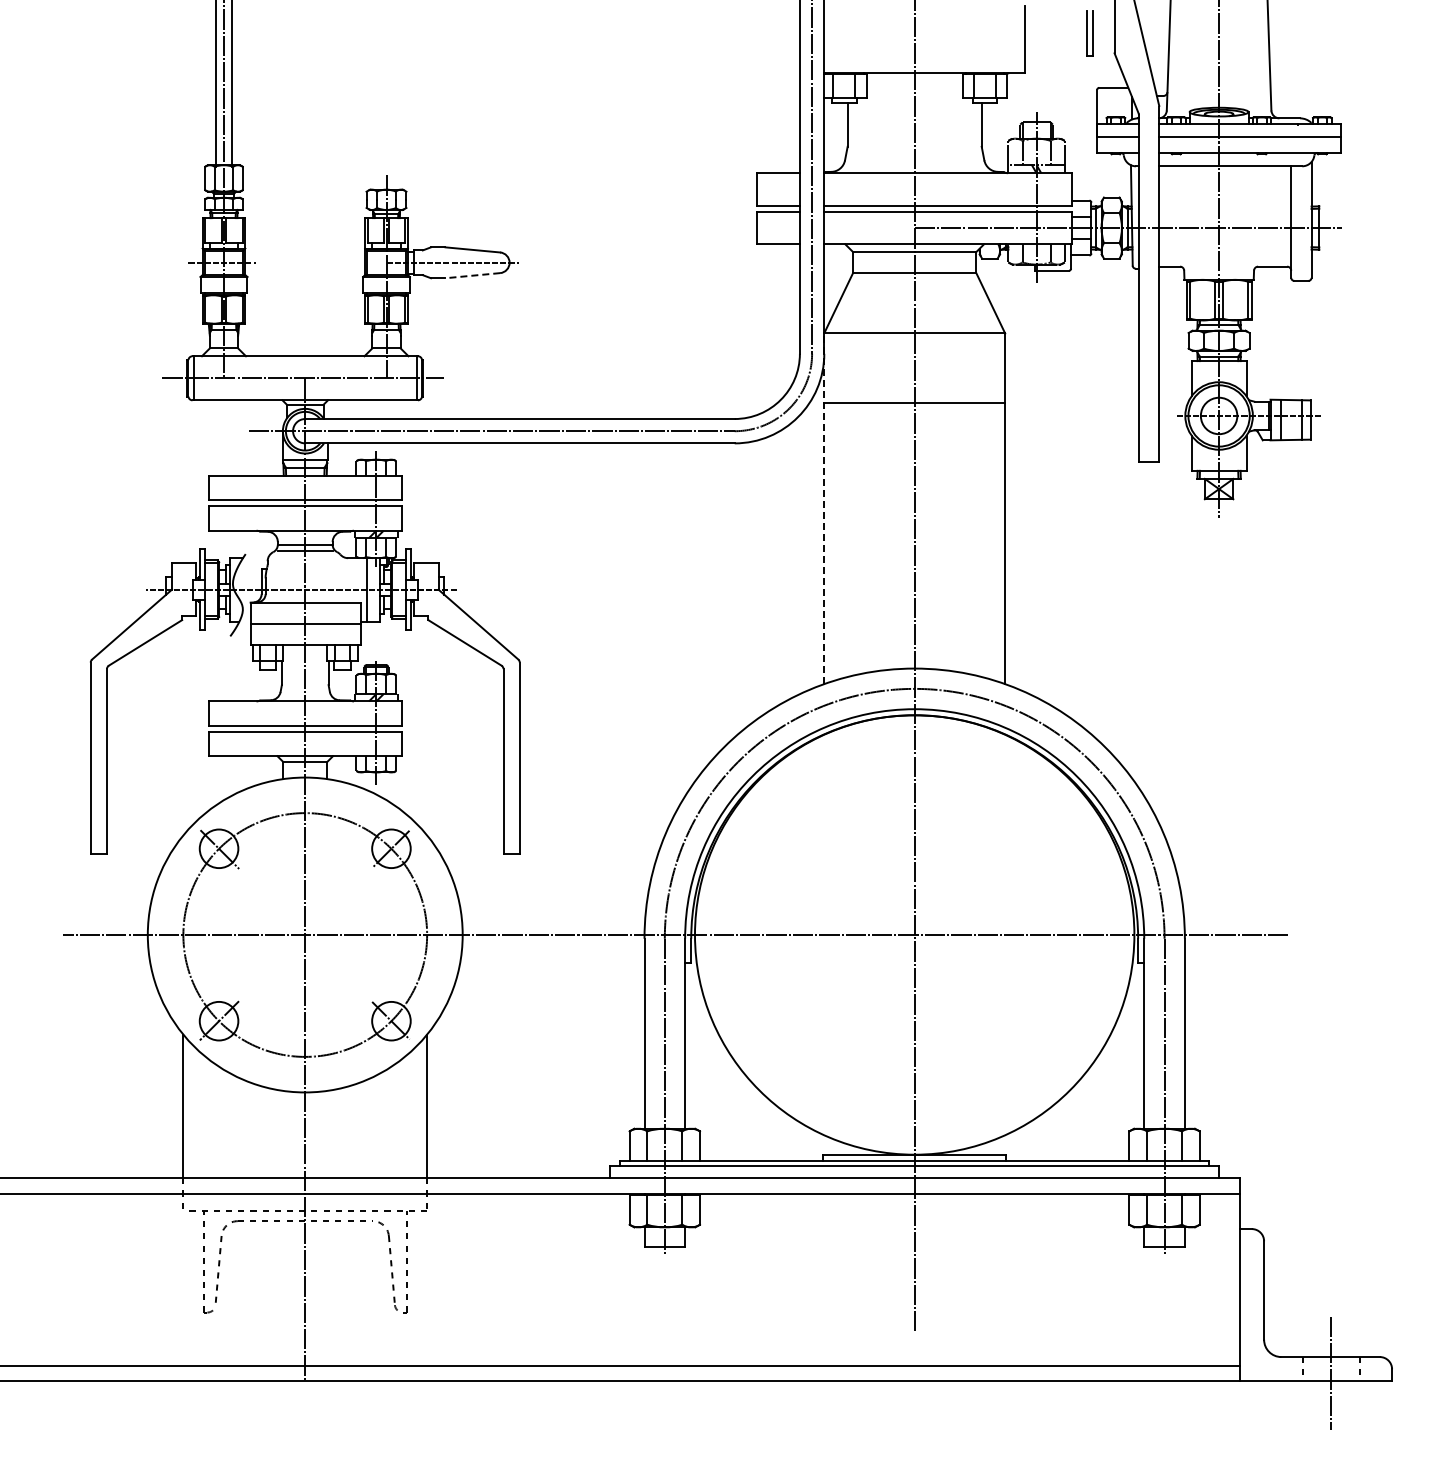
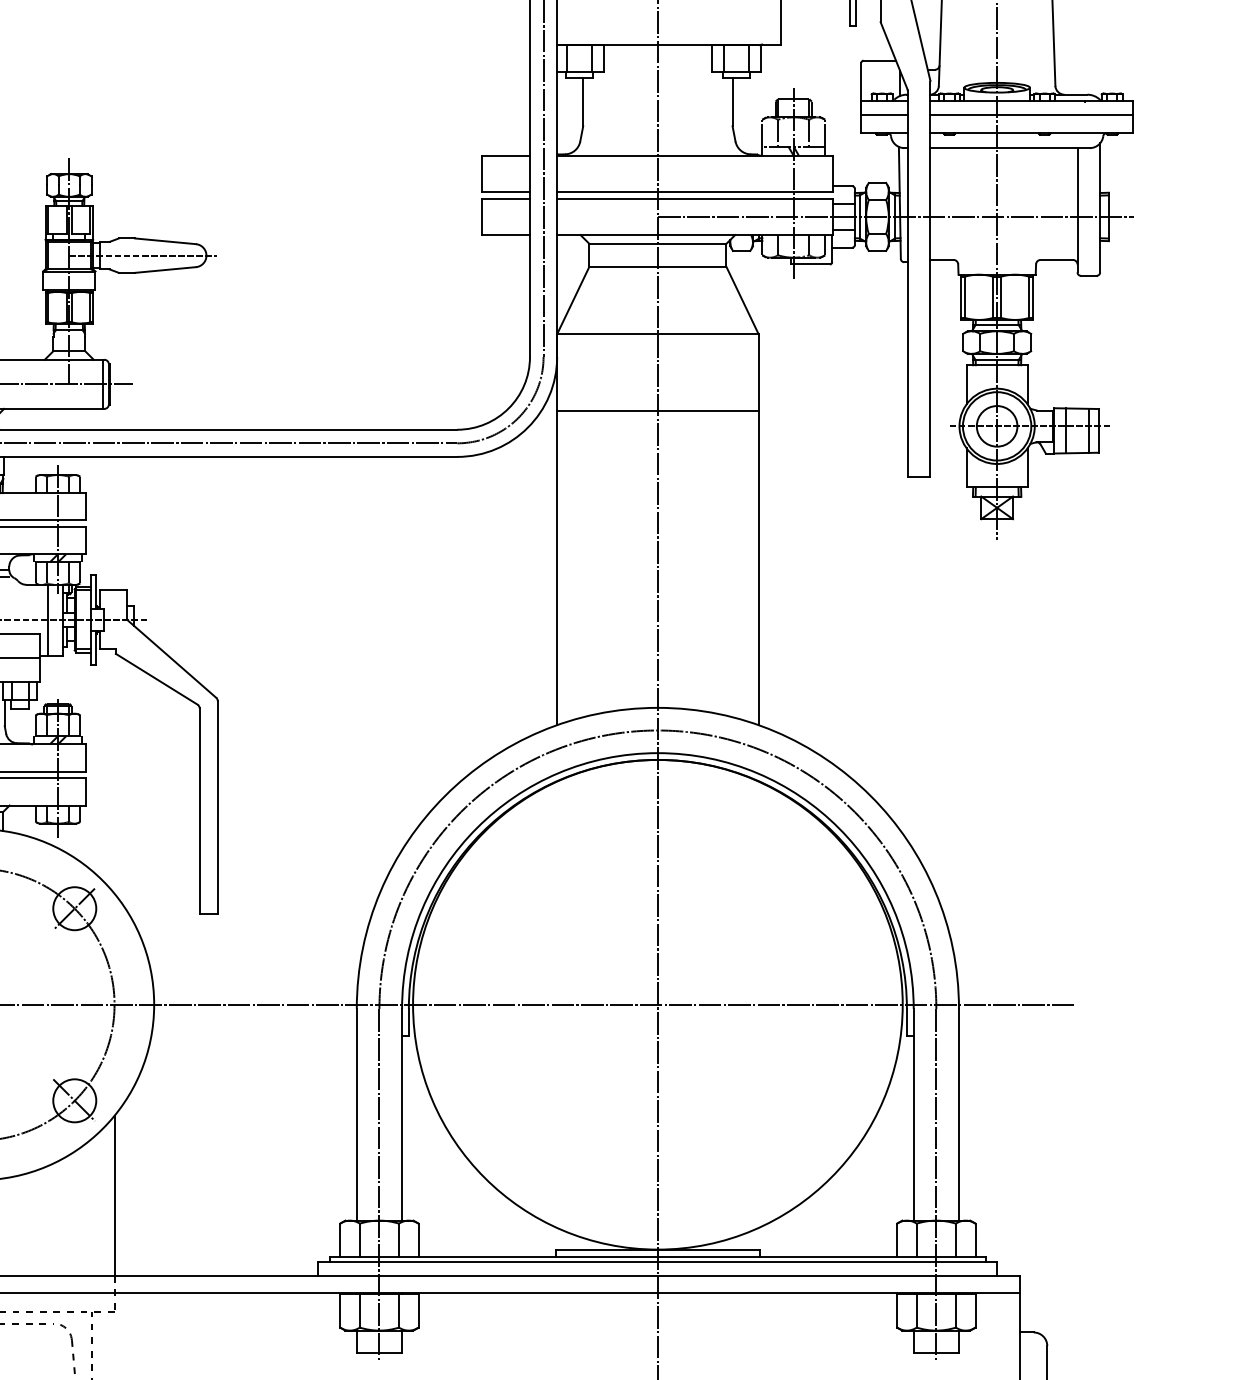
line: (472, 275) -> (165, 269), dashed -> solid
line: (824, 508) -> (557, 529), dashed -> solid

